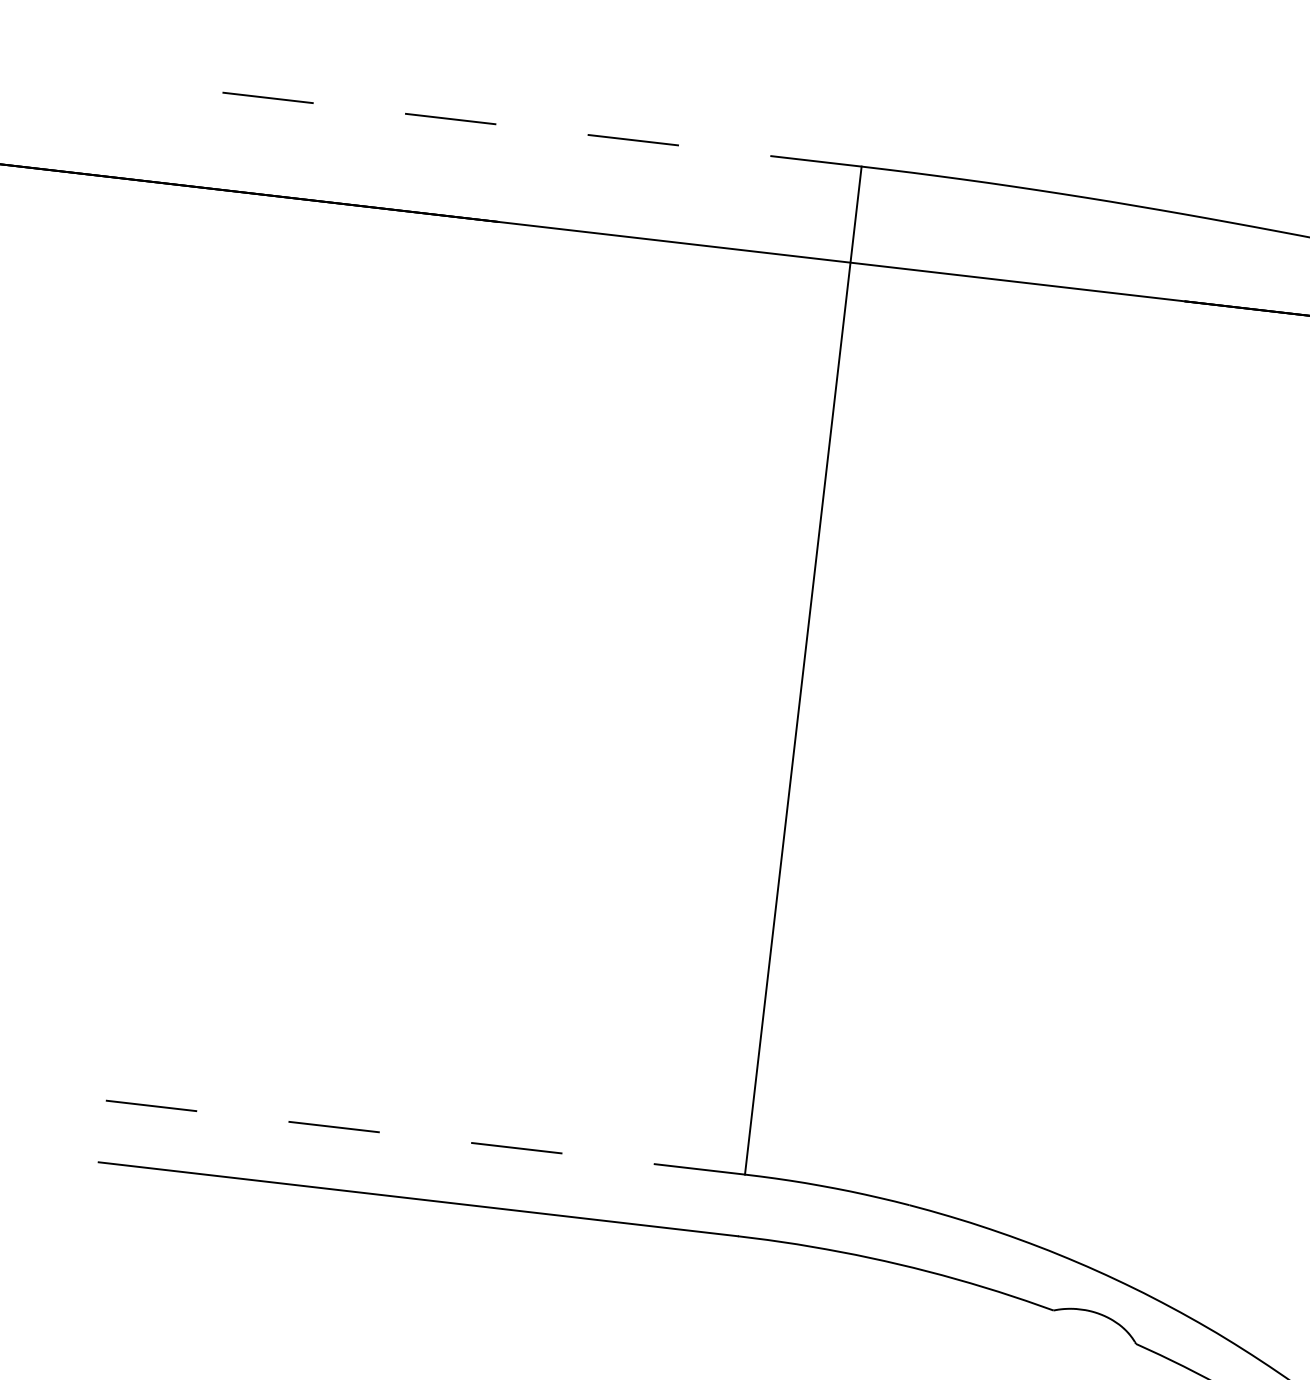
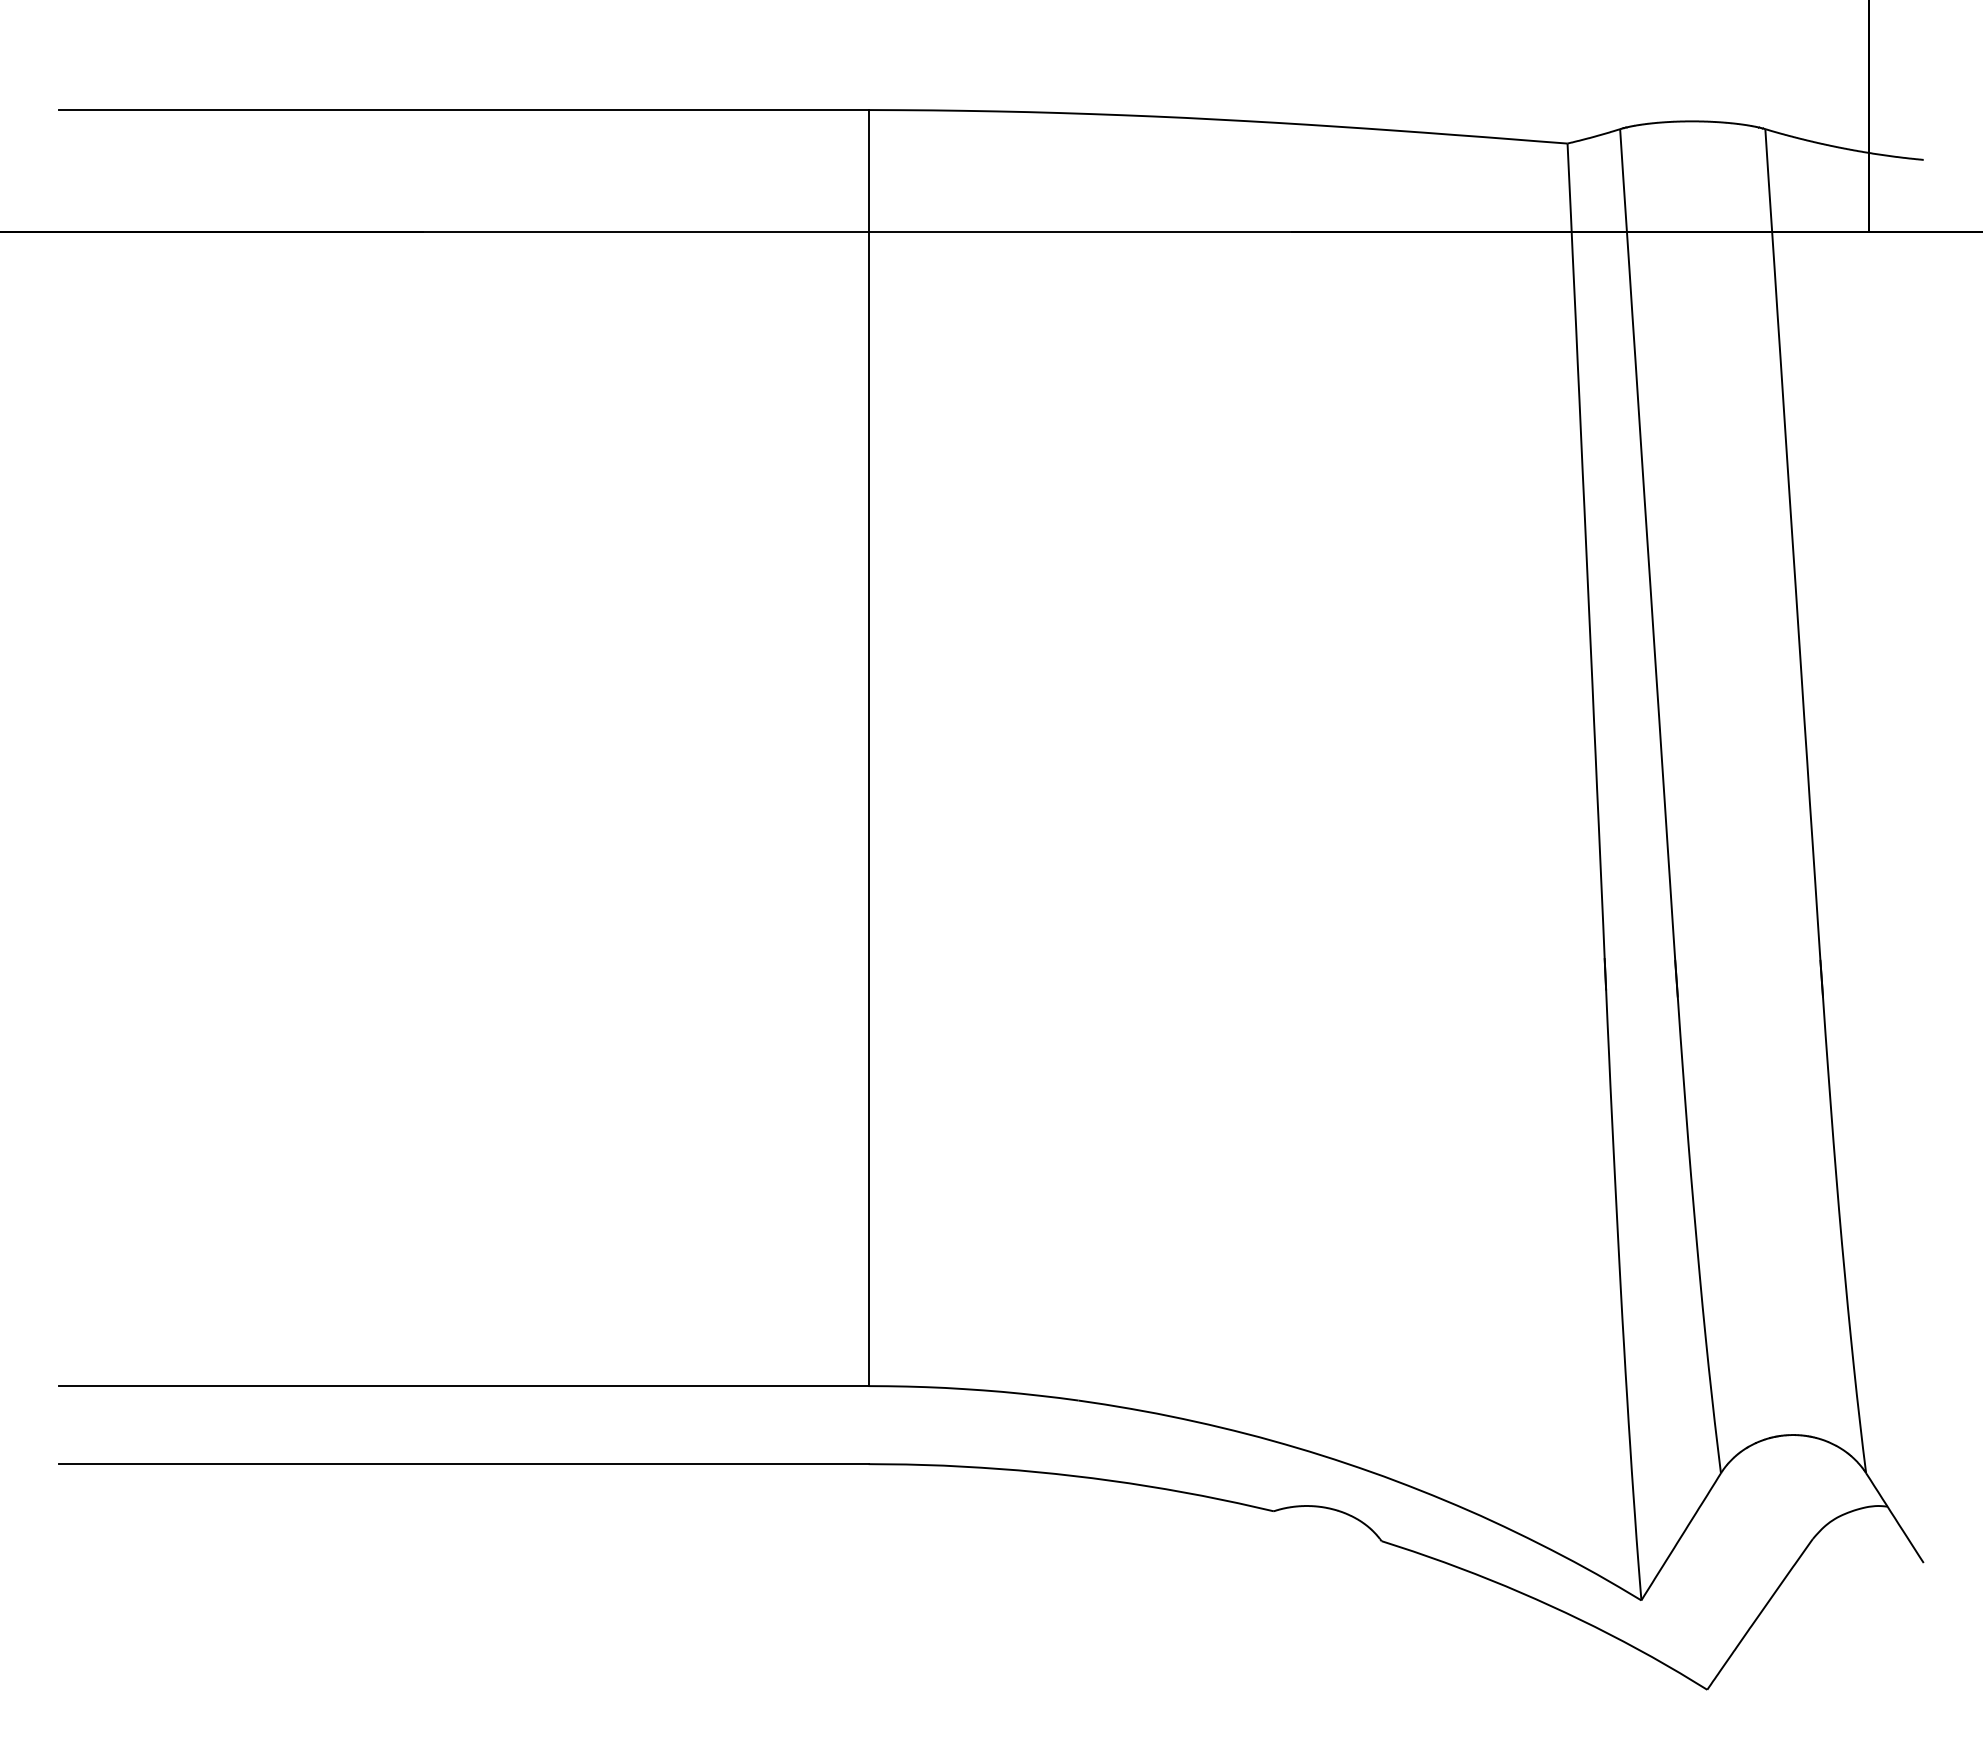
line: (542, 130) -> (464, 110), dashed -> solid
line: (425, 1137) -> (464, 1386), dashed -> solid

